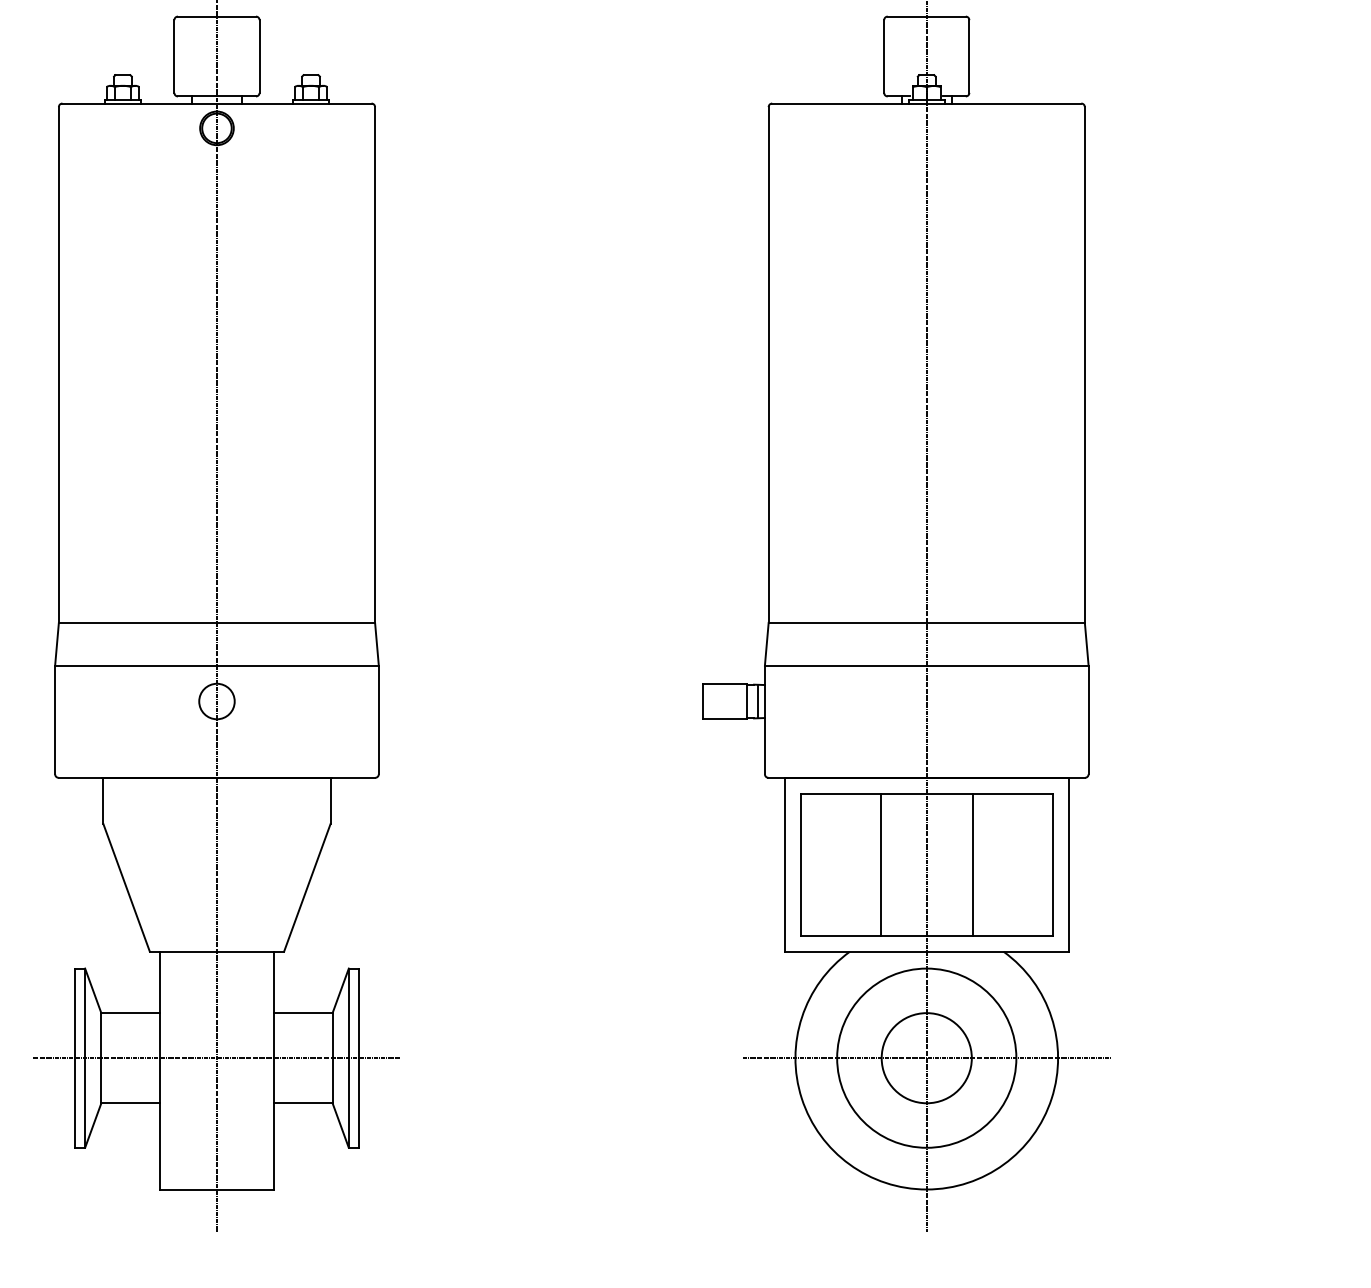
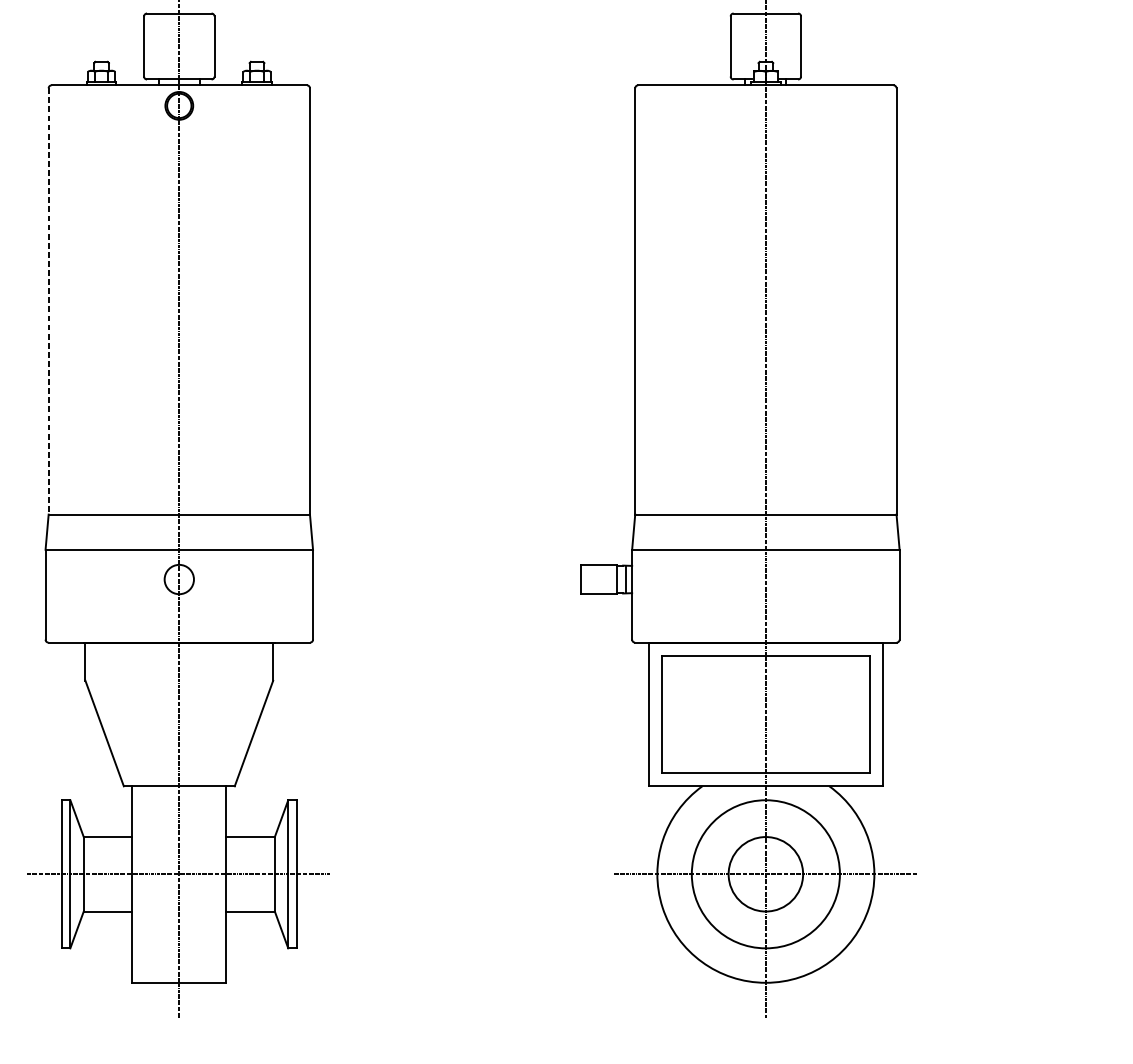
line: (58, 365) -> (48, 301), solid -> dashed
line: (880, 864) -> (727, 714), removed
line: (972, 864) -> (803, 714), removed

